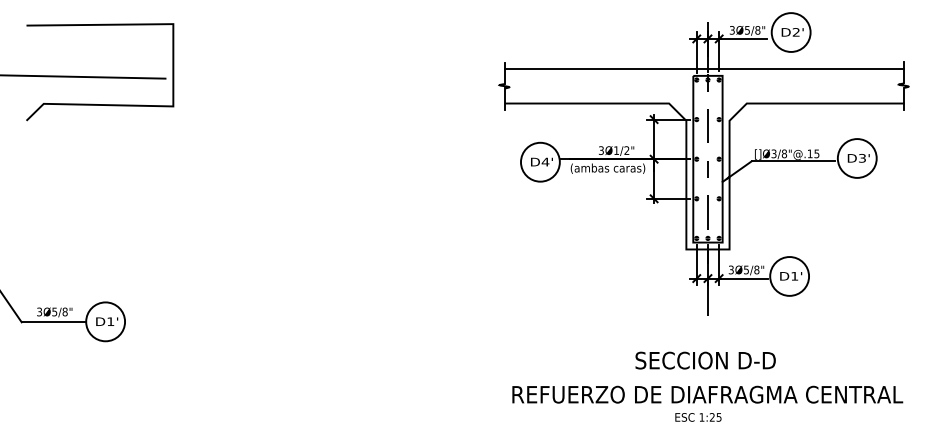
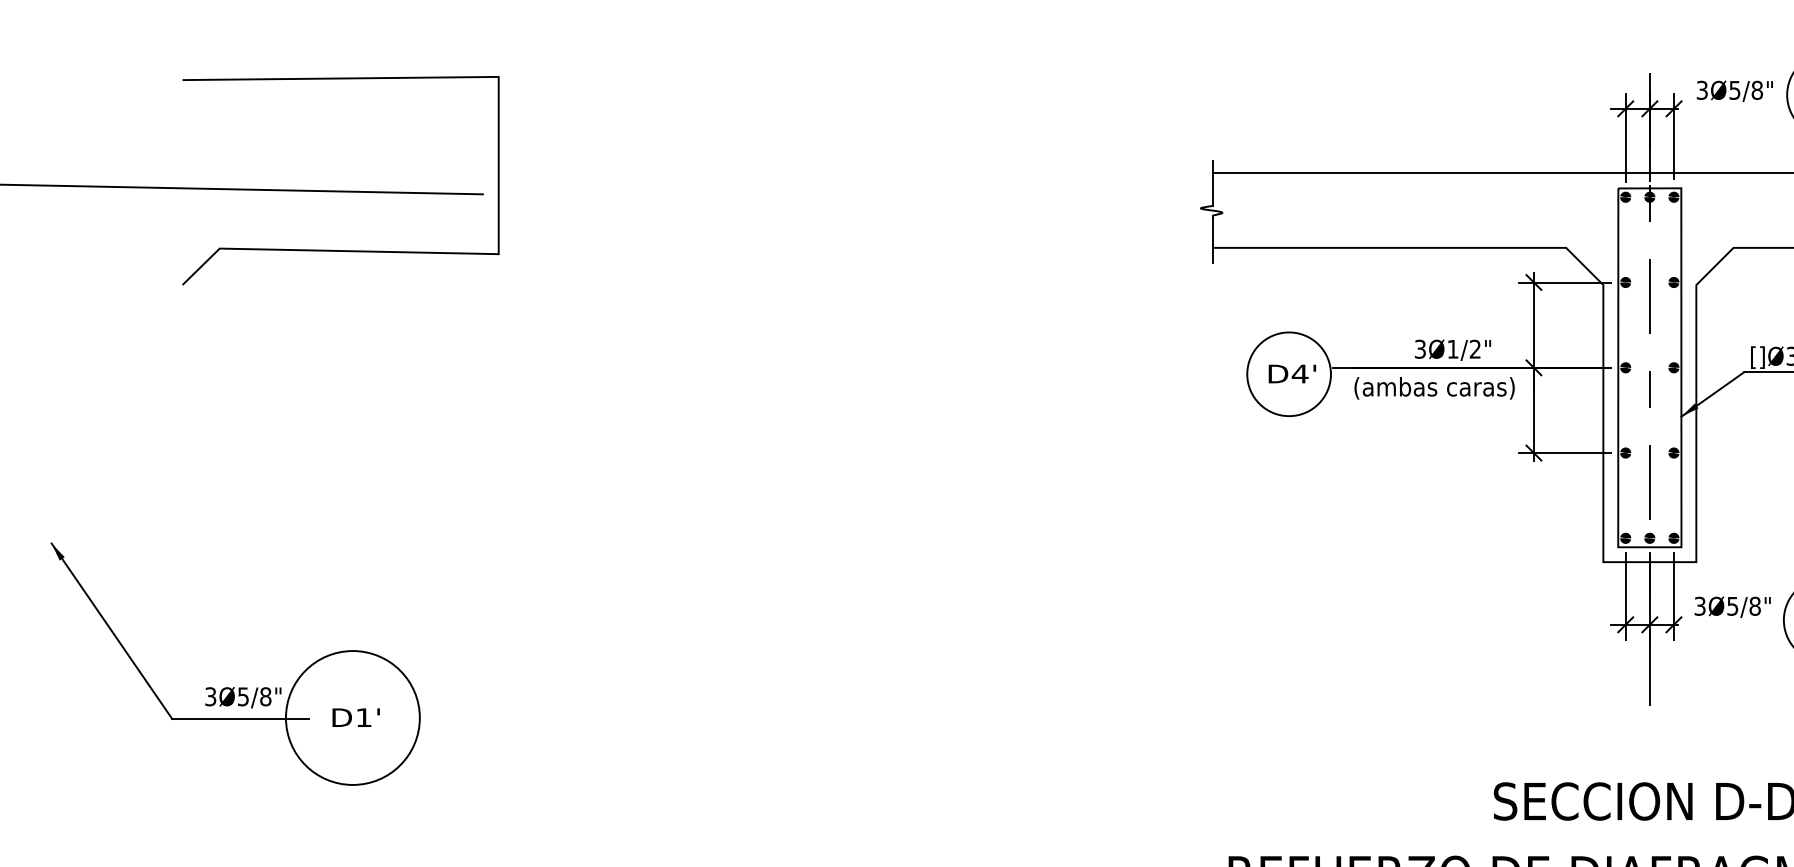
line: (743, 38) -> (1726, 107), removed
line: (743, 278) -> (1726, 624), removed
circle: (105, 321) -> (352, 717), size x1.6

